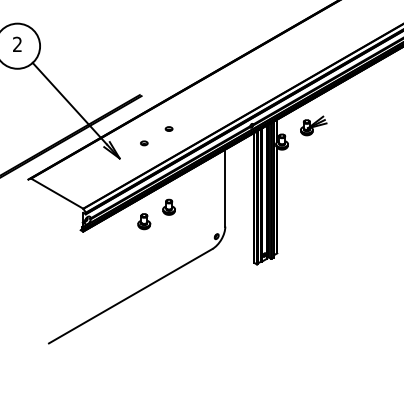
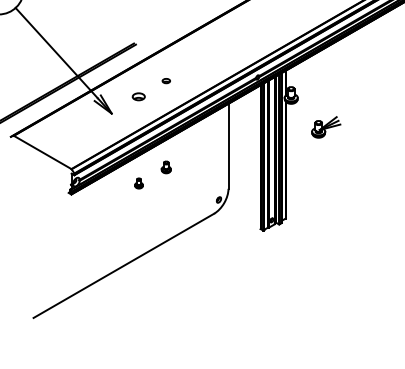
part: (313, 125) -> (325, 126), moved
part: (144, 143) -> (139, 97), size x1.6
part: (168, 206) -> (165, 166), size x0.7
part: (144, 221) -> (139, 183), size x0.6

